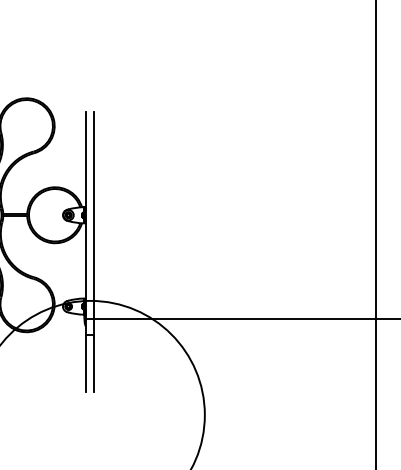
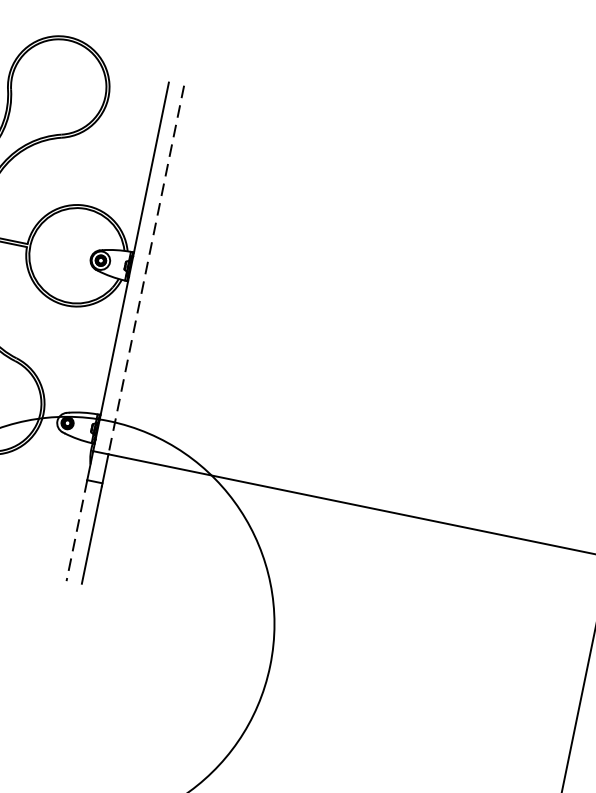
line: (94, 215) -> (146, 270), solid -> dashed
line: (85, 364) -> (76, 532), solid -> dashed

